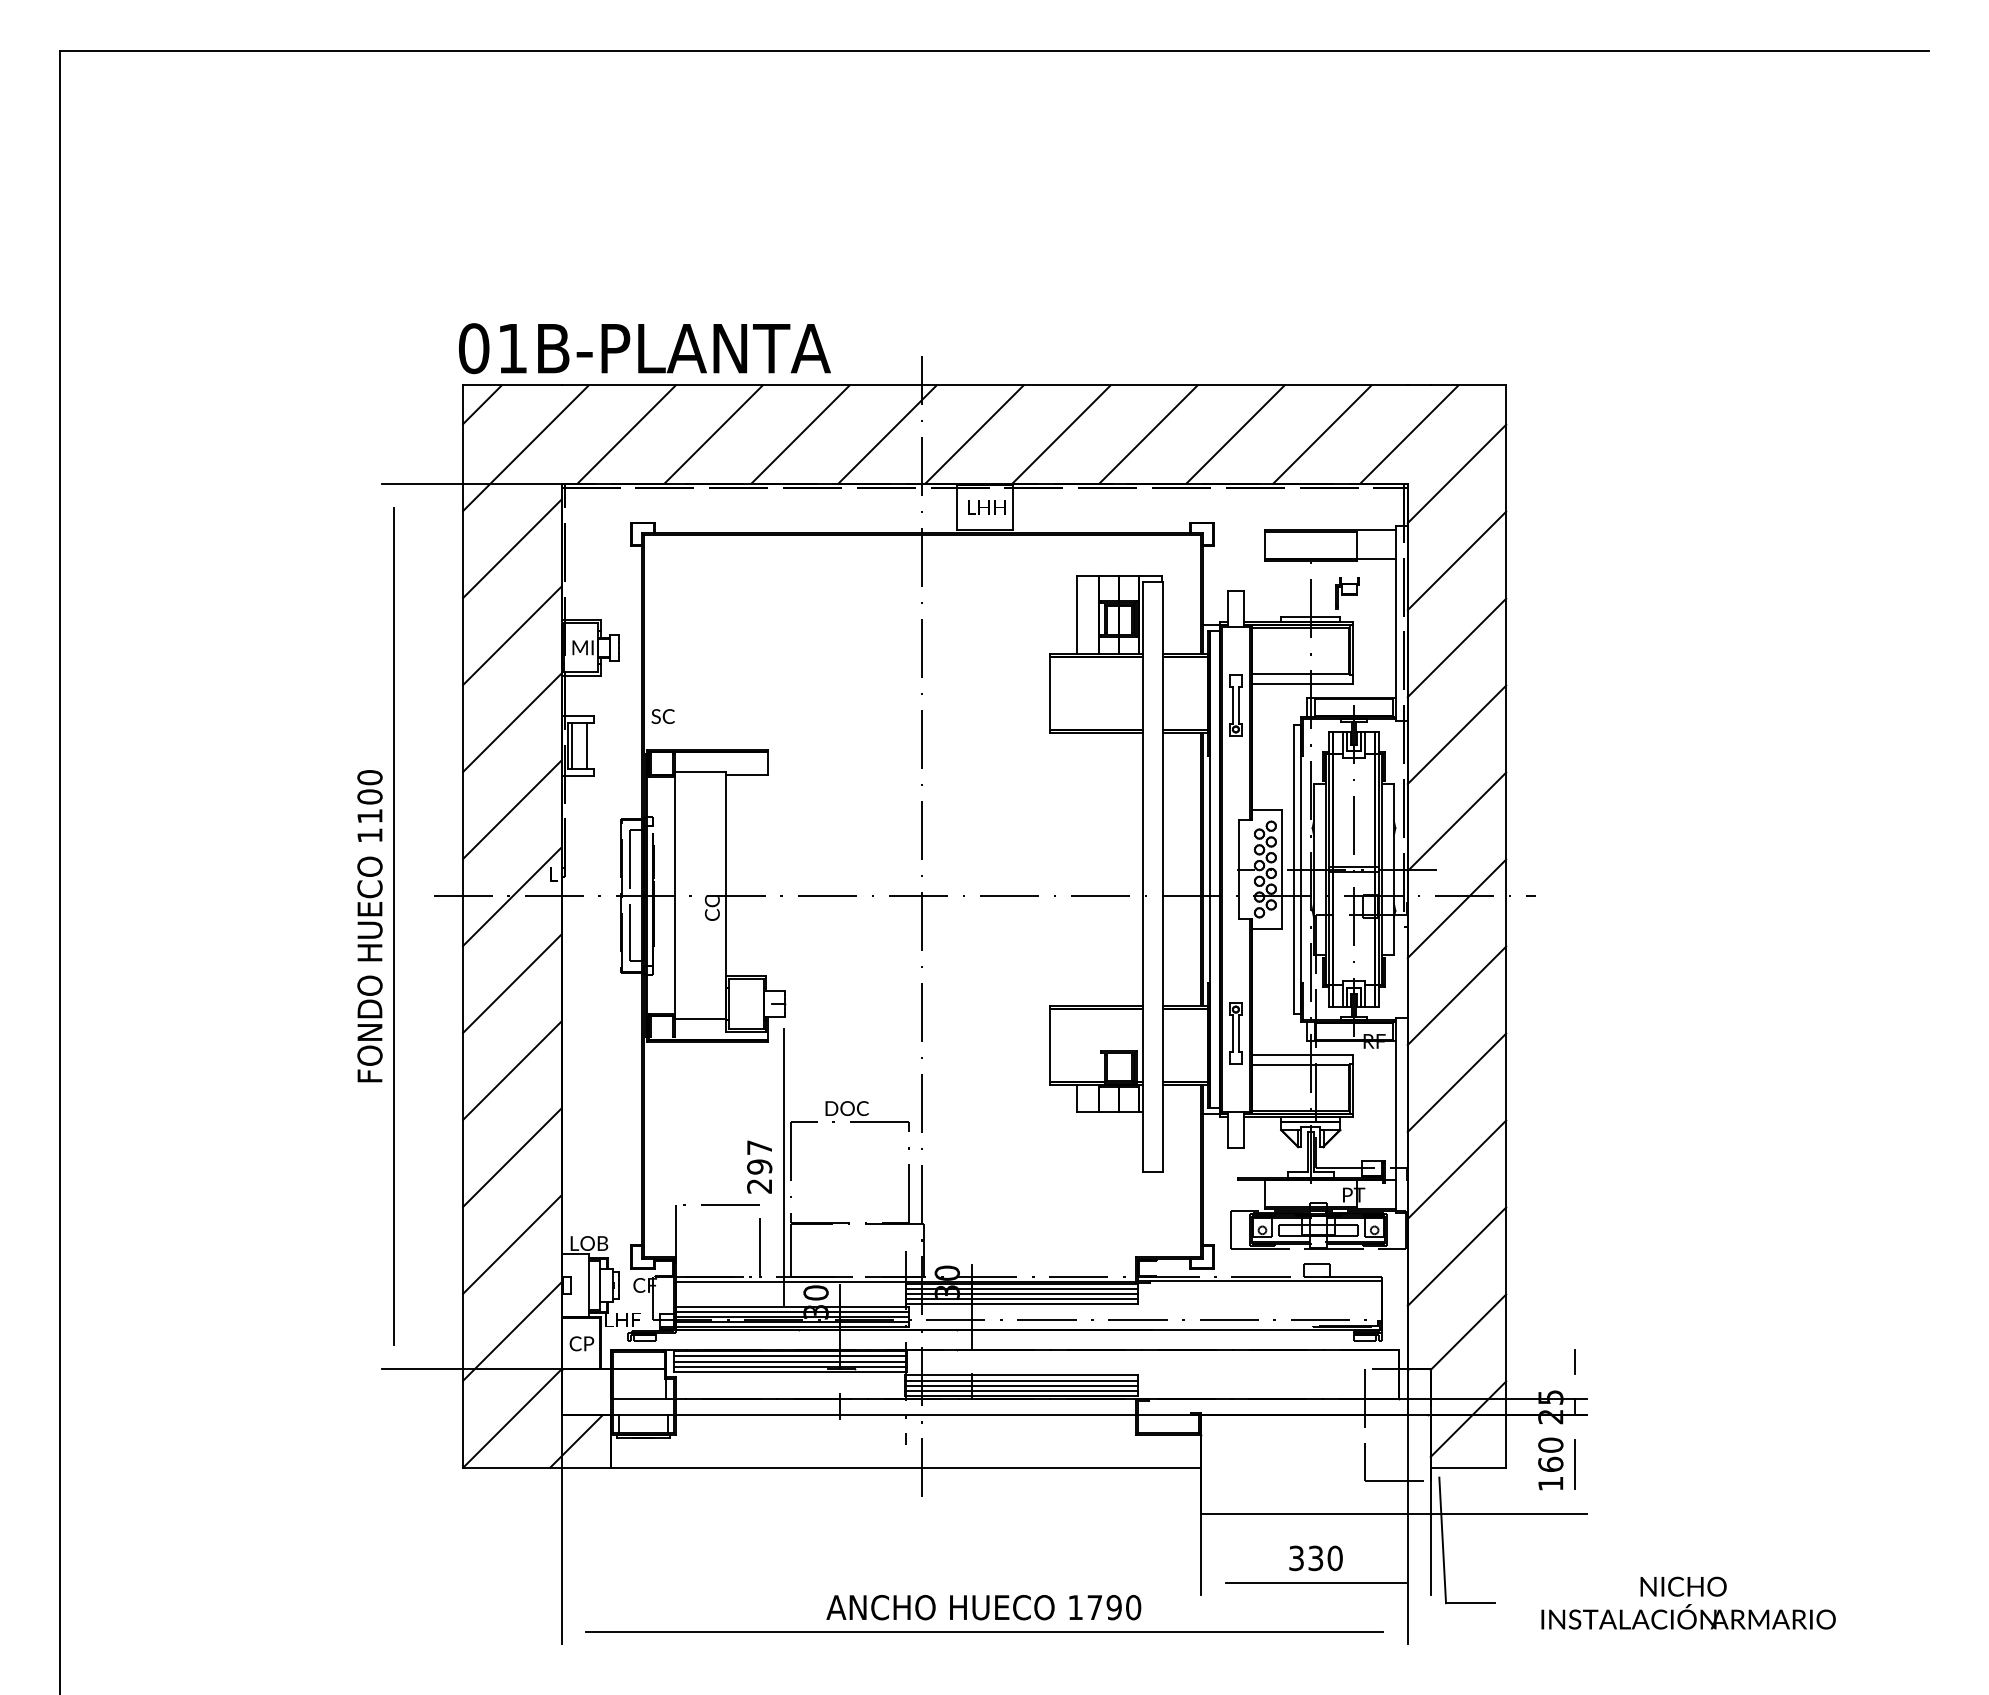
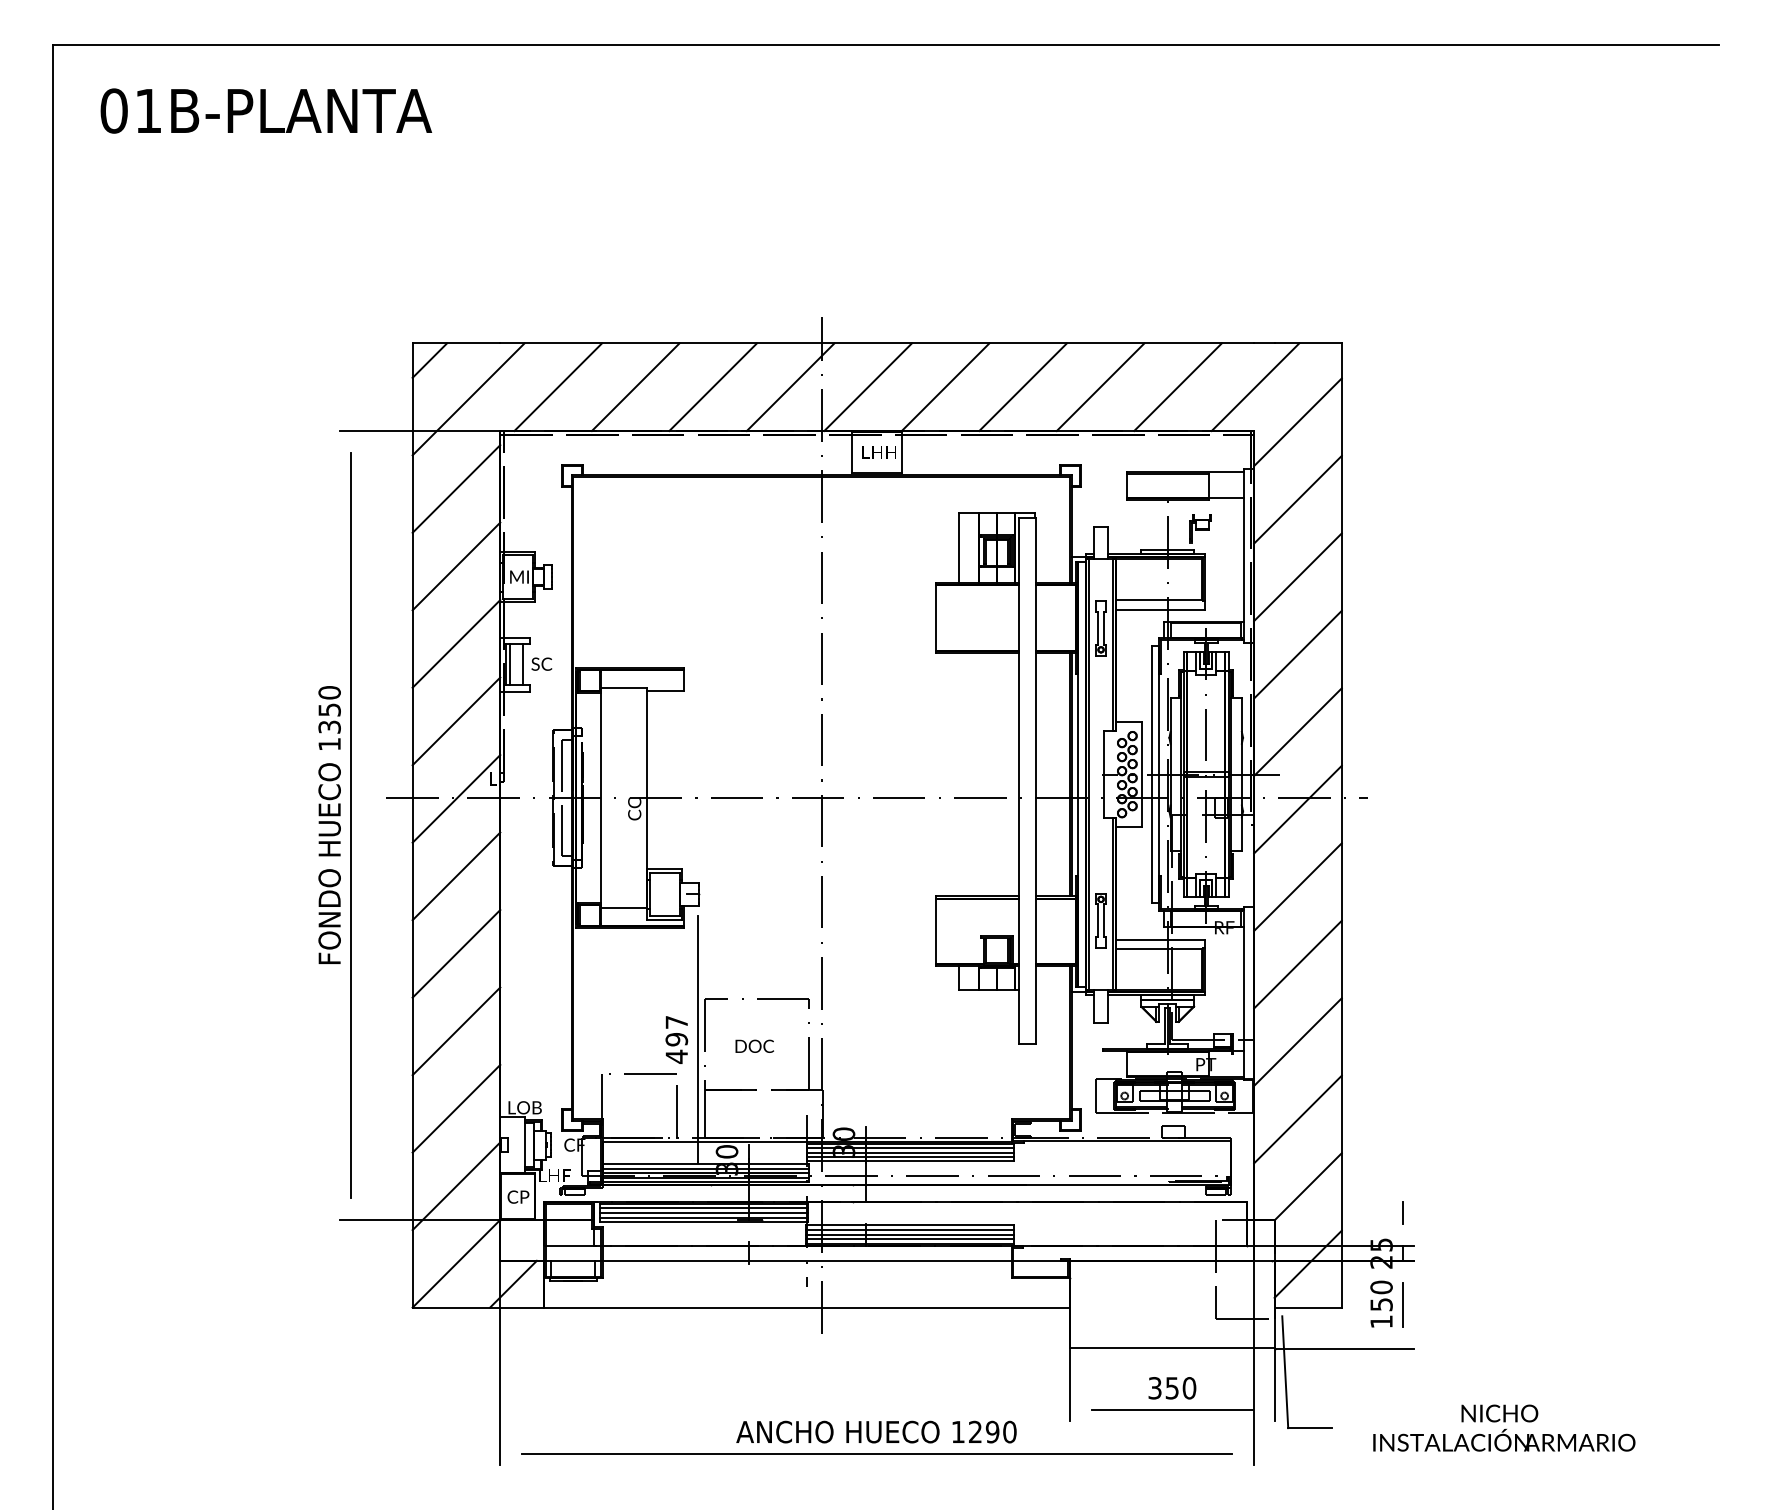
text: (644, 348) -> (266, 110), moved
text: (662, 716) -> (541, 664), moved
text: (369, 806) -> (329, 718), 1100 -> 1350
text: (846, 1108) -> (754, 1046), moved
text: (759, 1186) -> (676, 1056), 297 -> 497
text: (1550, 1463) -> (1381, 1303), 160 -> 150
text: (1316, 1557) -> (1172, 1387), 330 -> 350
text: (1094, 1607) -> (975, 1432), 1790 -> 1290

